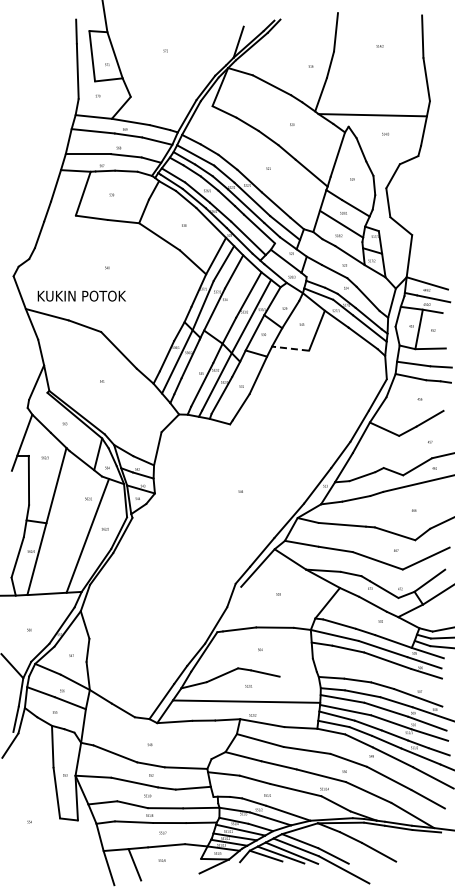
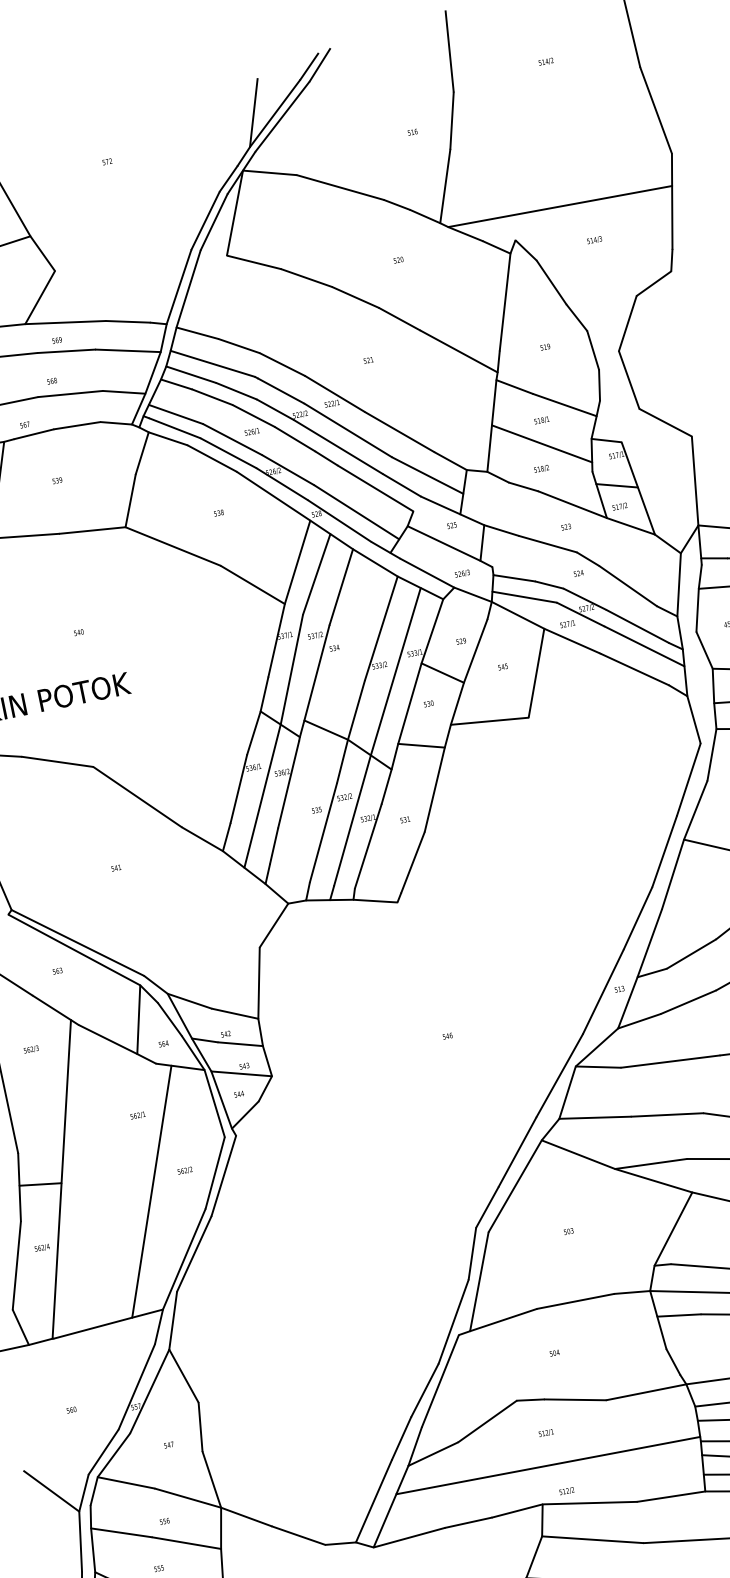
line: (290, 348) -> (489, 720), dashed -> solid
line: (231, 609) -> (478, 1282), added
line: (299, 676) -> (646, 1391), added

